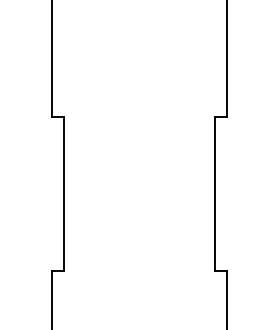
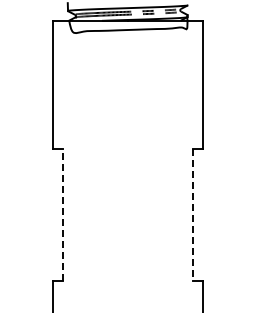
line: (63, 193) -> (62, 214), solid -> dashed
line: (215, 194) -> (193, 215), solid -> dashed

